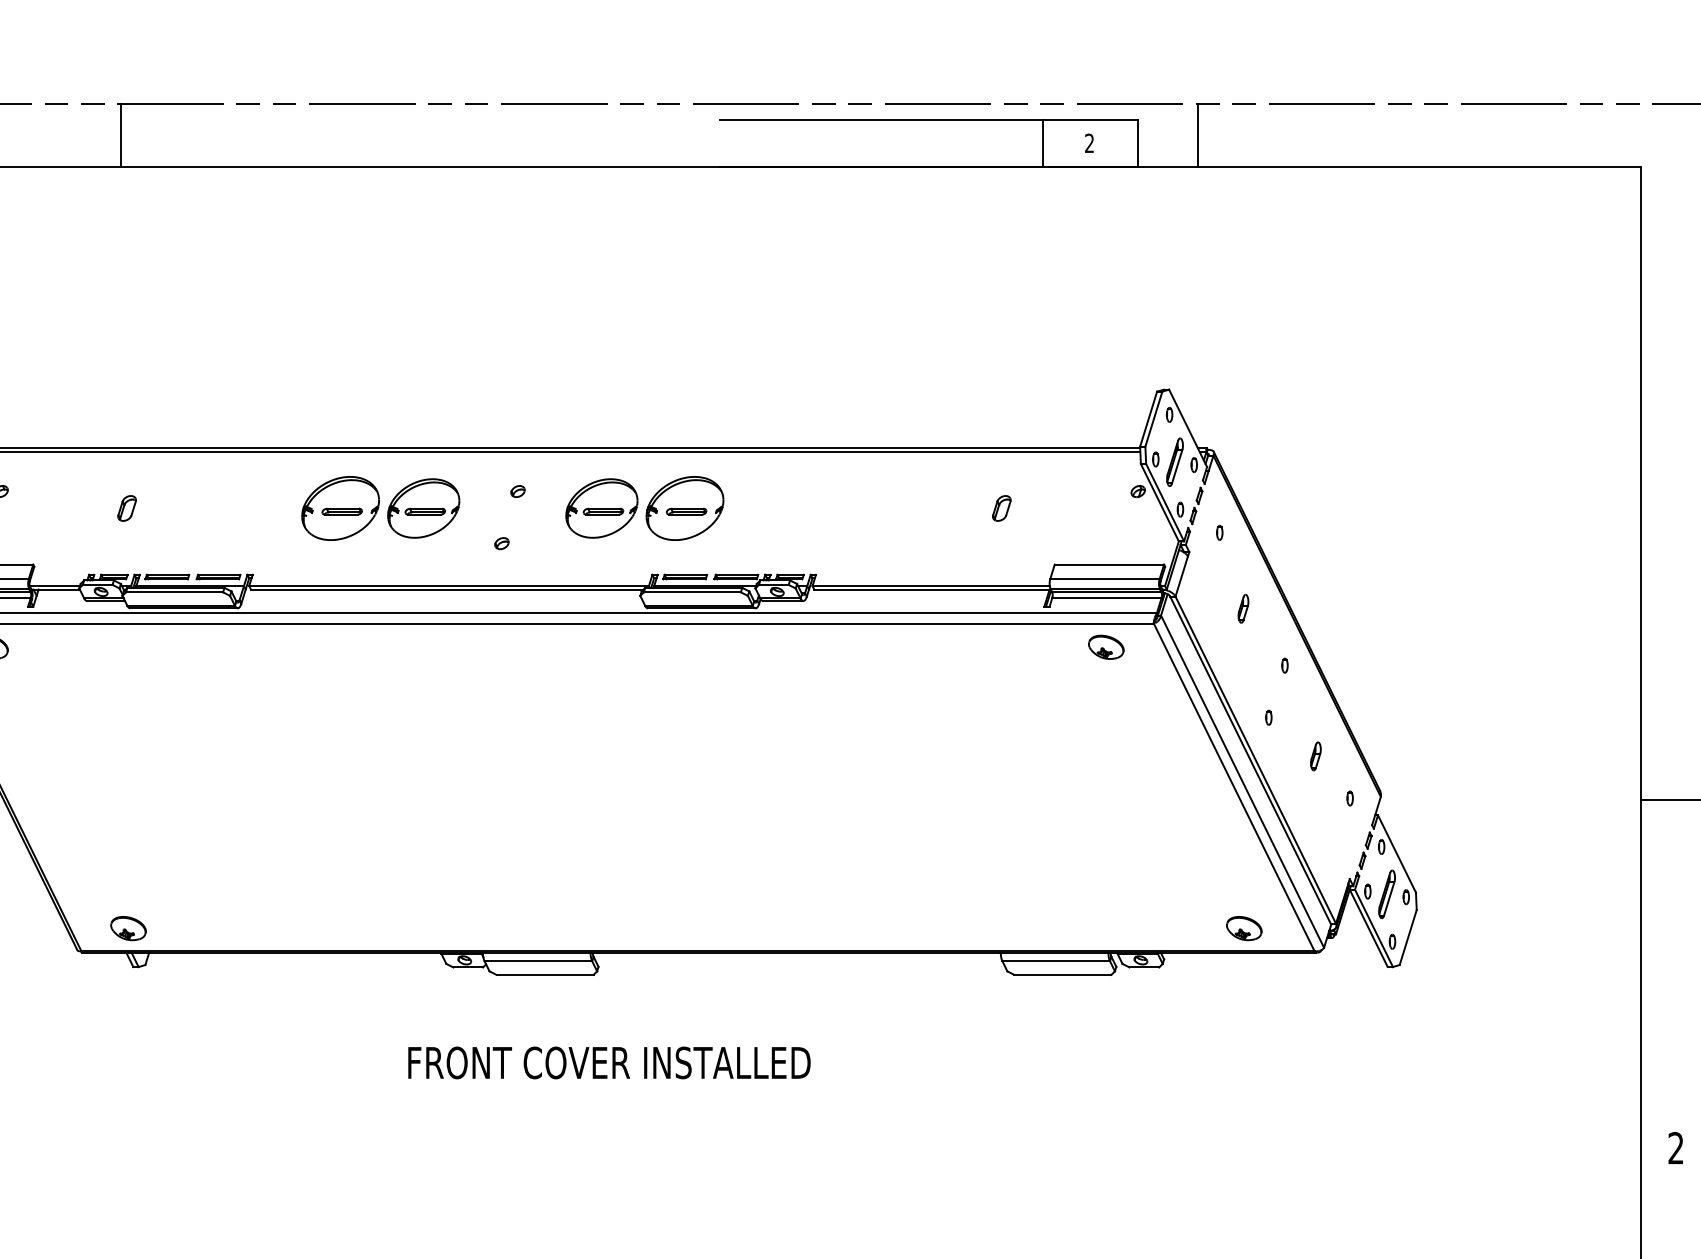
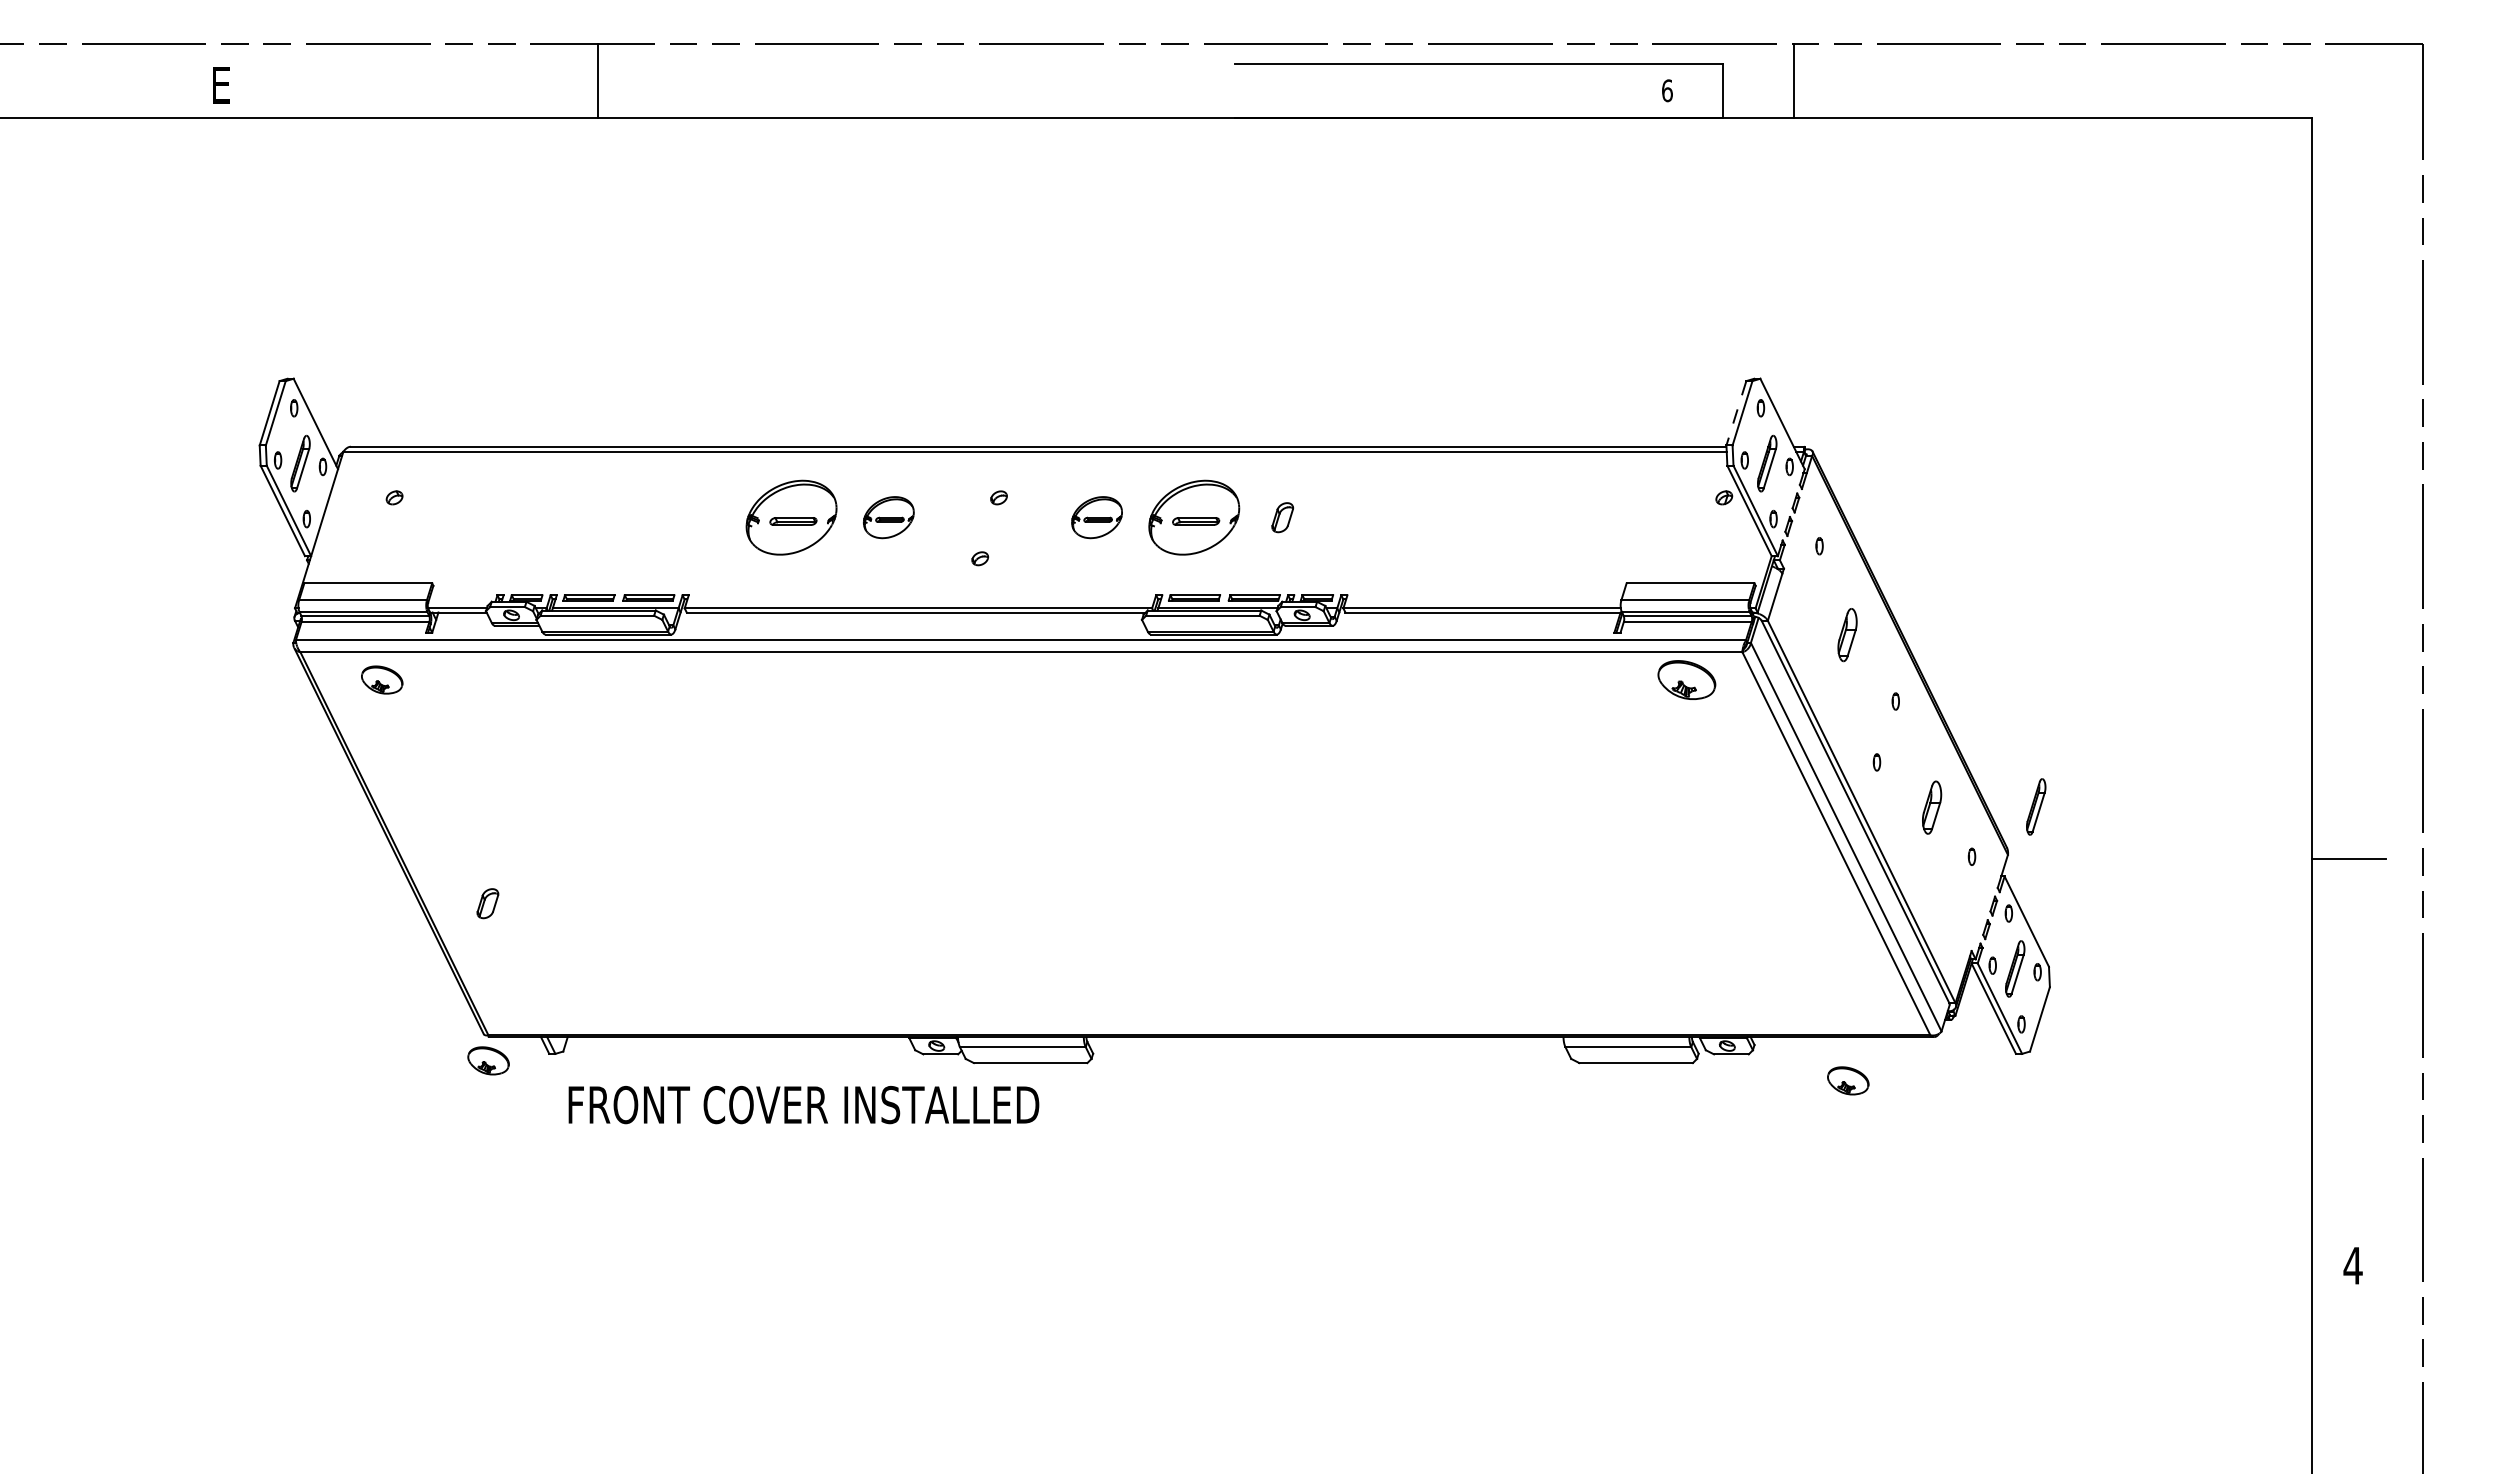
line: (121, 135) -> (598, 81), moved
line: (1042, 143) -> (1612, 90), removed
text: (1089, 143) -> (1667, 90), 2 -> 6
line: (1148, 419) -> (1736, 413), solid -> dashed
part: (126, 508) -> (487, 903), moved
part: (423, 508) -> (888, 517), size x0.6
part: (601, 508) -> (1096, 517), size x0.6
part: (1001, 508) -> (1282, 517), moved
part: (1242, 608) -> (1846, 634), size x1.6
part: (1105, 646) -> (1686, 679), size x1.4
part: (1405, 755) -> (2036, 806), added
part: (1315, 756) -> (1931, 807), size x1.6
part: (128, 928) -> (488, 1060), moved
part: (1244, 928) -> (1848, 1080), moved
text: (609, 1062) -> (803, 1104), moved
text: (1675, 1148) -> (2352, 1265), 2 -> 4

